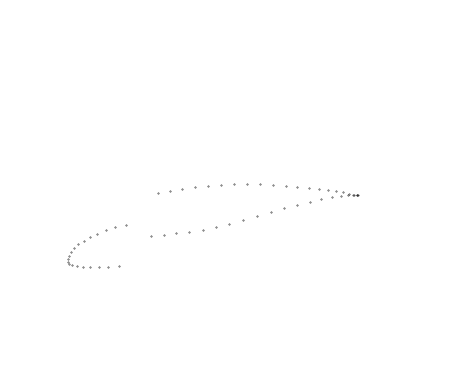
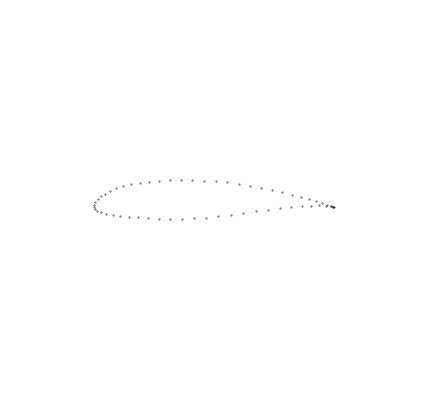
part: (90, 238) -> (116, 189), moved

